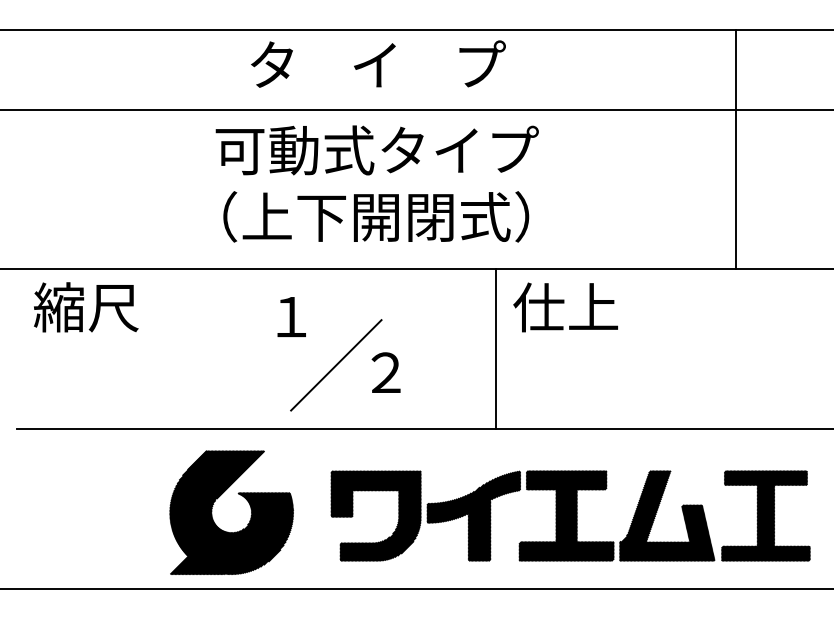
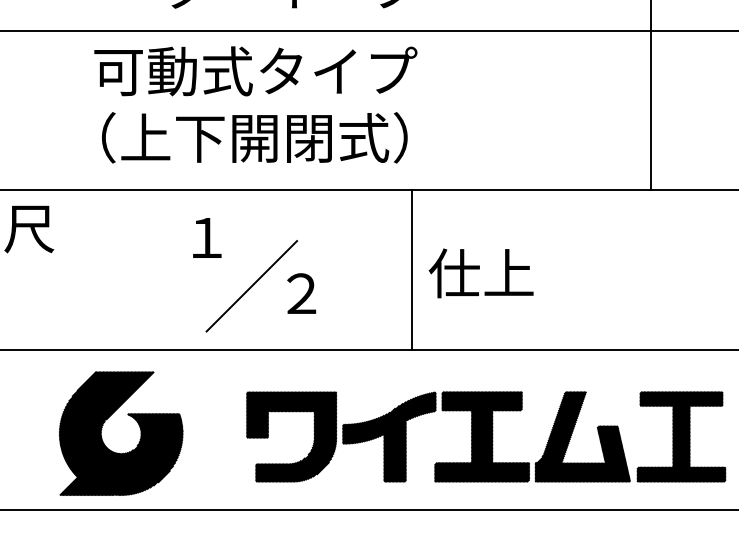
text: (376, 183) -> (255, 104), moved
text: (565, 307) -> (481, 273), moved
part: (214, 504) -> (104, 425), moved

